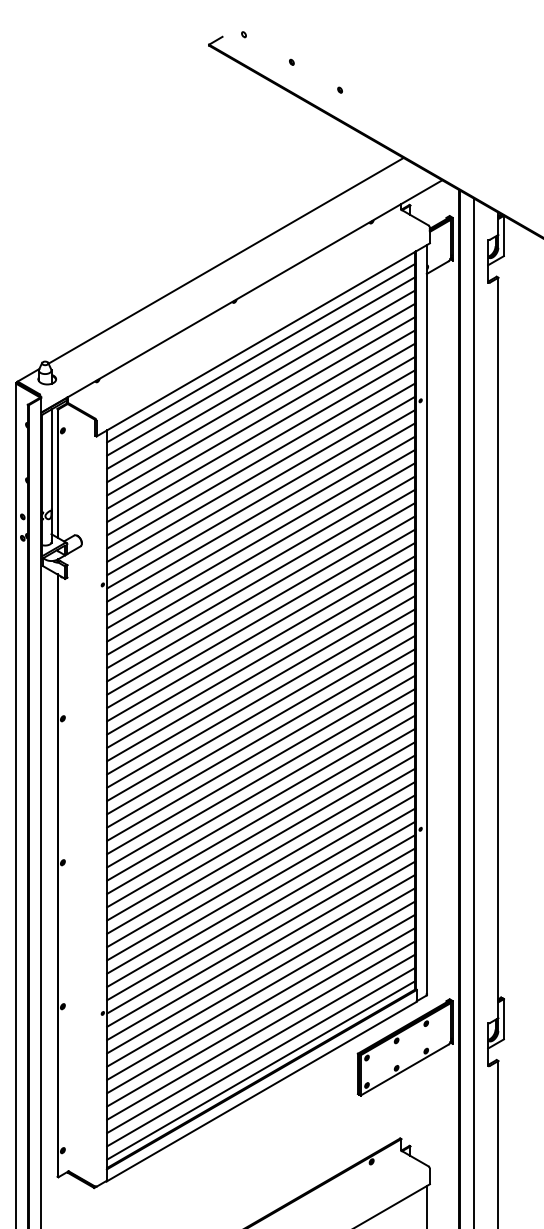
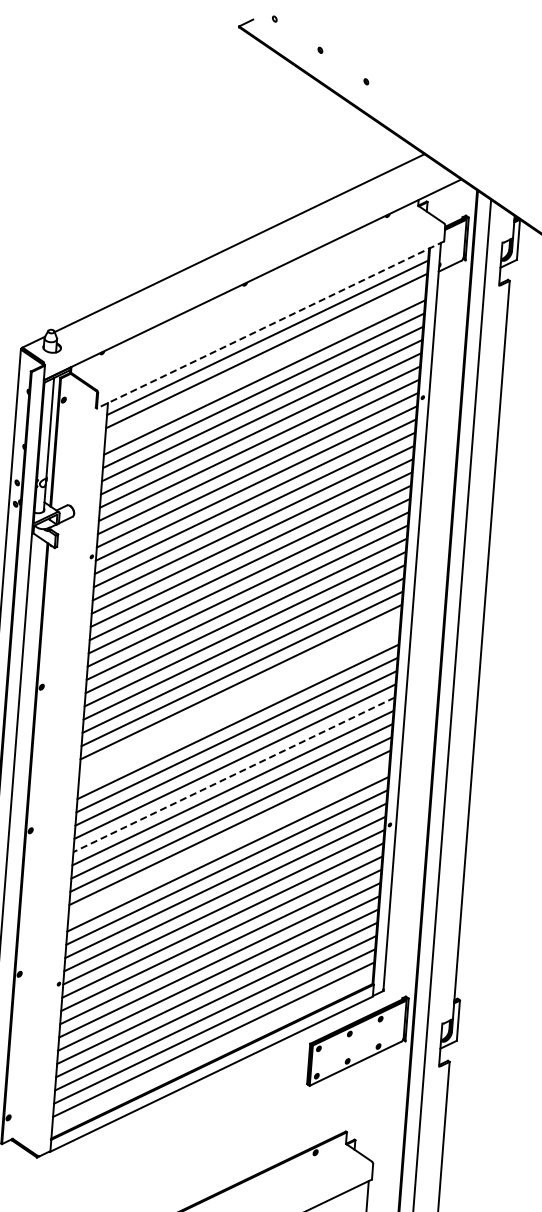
line: (263, 339) -> (270, 324), solid -> dashed
line: (261, 379) -> (265, 364), removed
line: (261, 711) -> (240, 695), removed
line: (261, 724) -> (239, 708), removed
line: (260, 791) -> (233, 774), solid -> dashed
line: (261, 857) -> (229, 840), removed
line: (261, 1070) -> (212, 1053), removed

